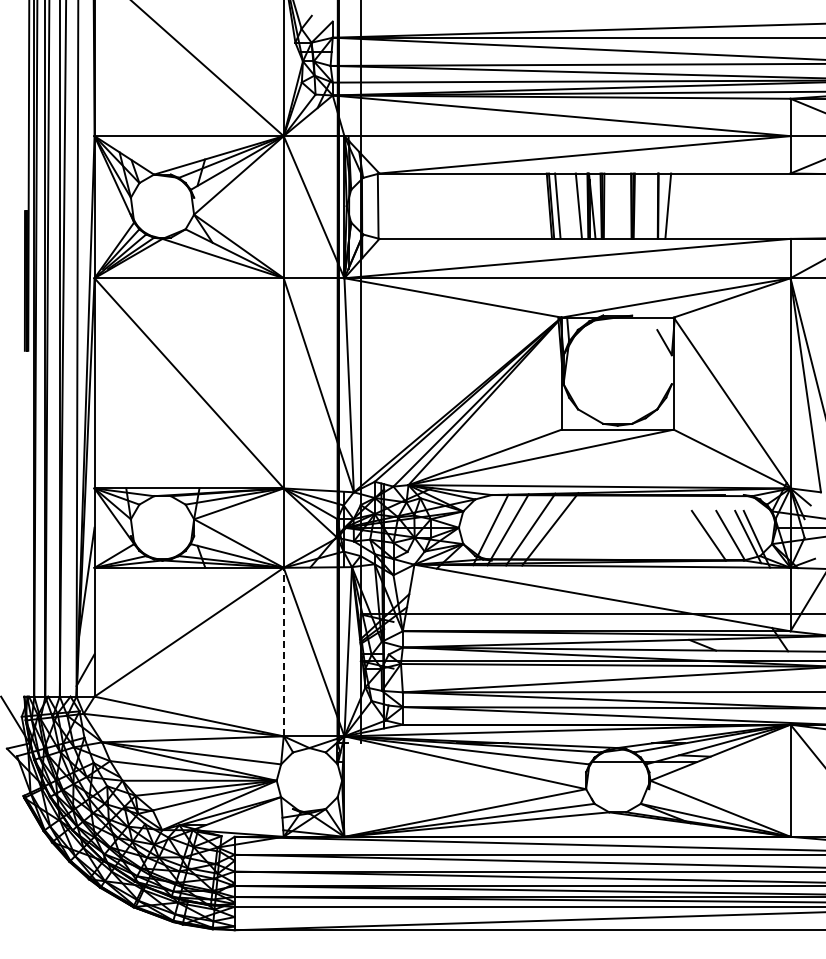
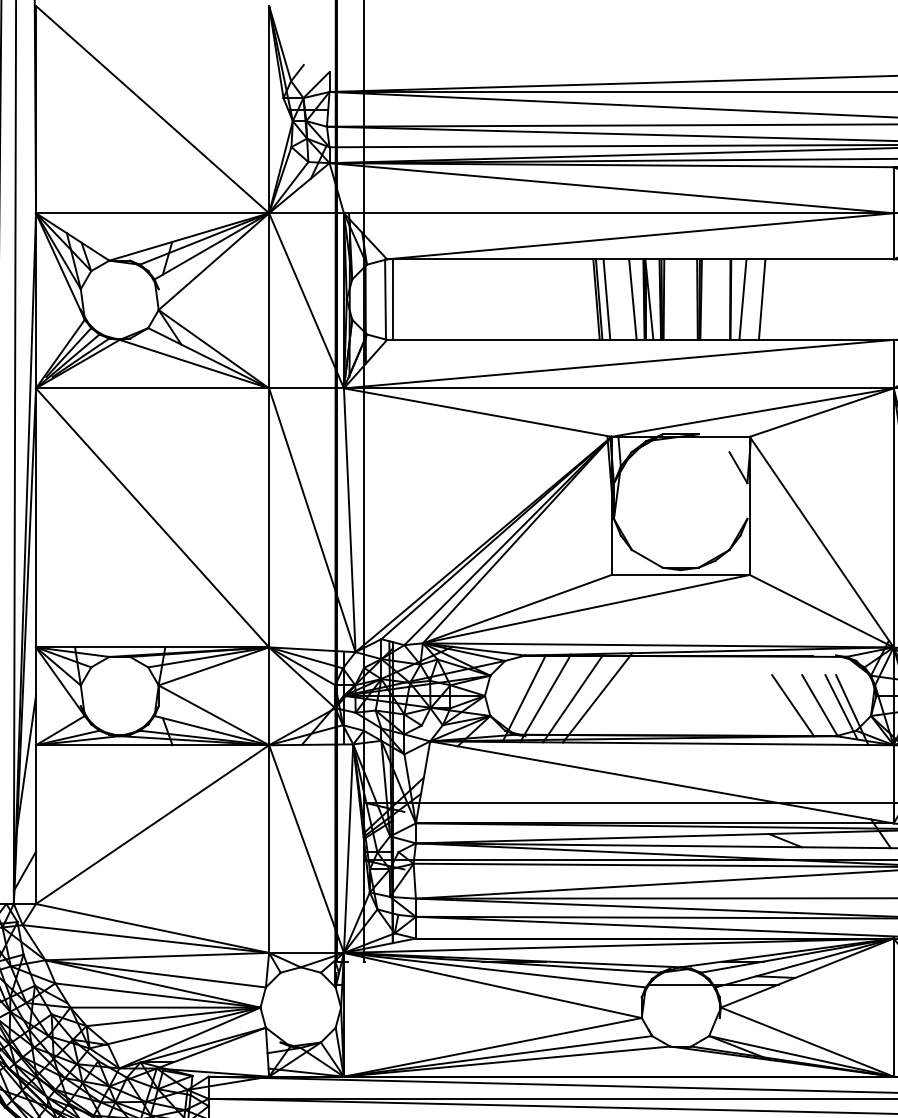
line: (384, 205) -> (393, 298), added
line: (683, 205) -> (761, 298), added
line: (283, 651) -> (268, 848), dashed -> solid

